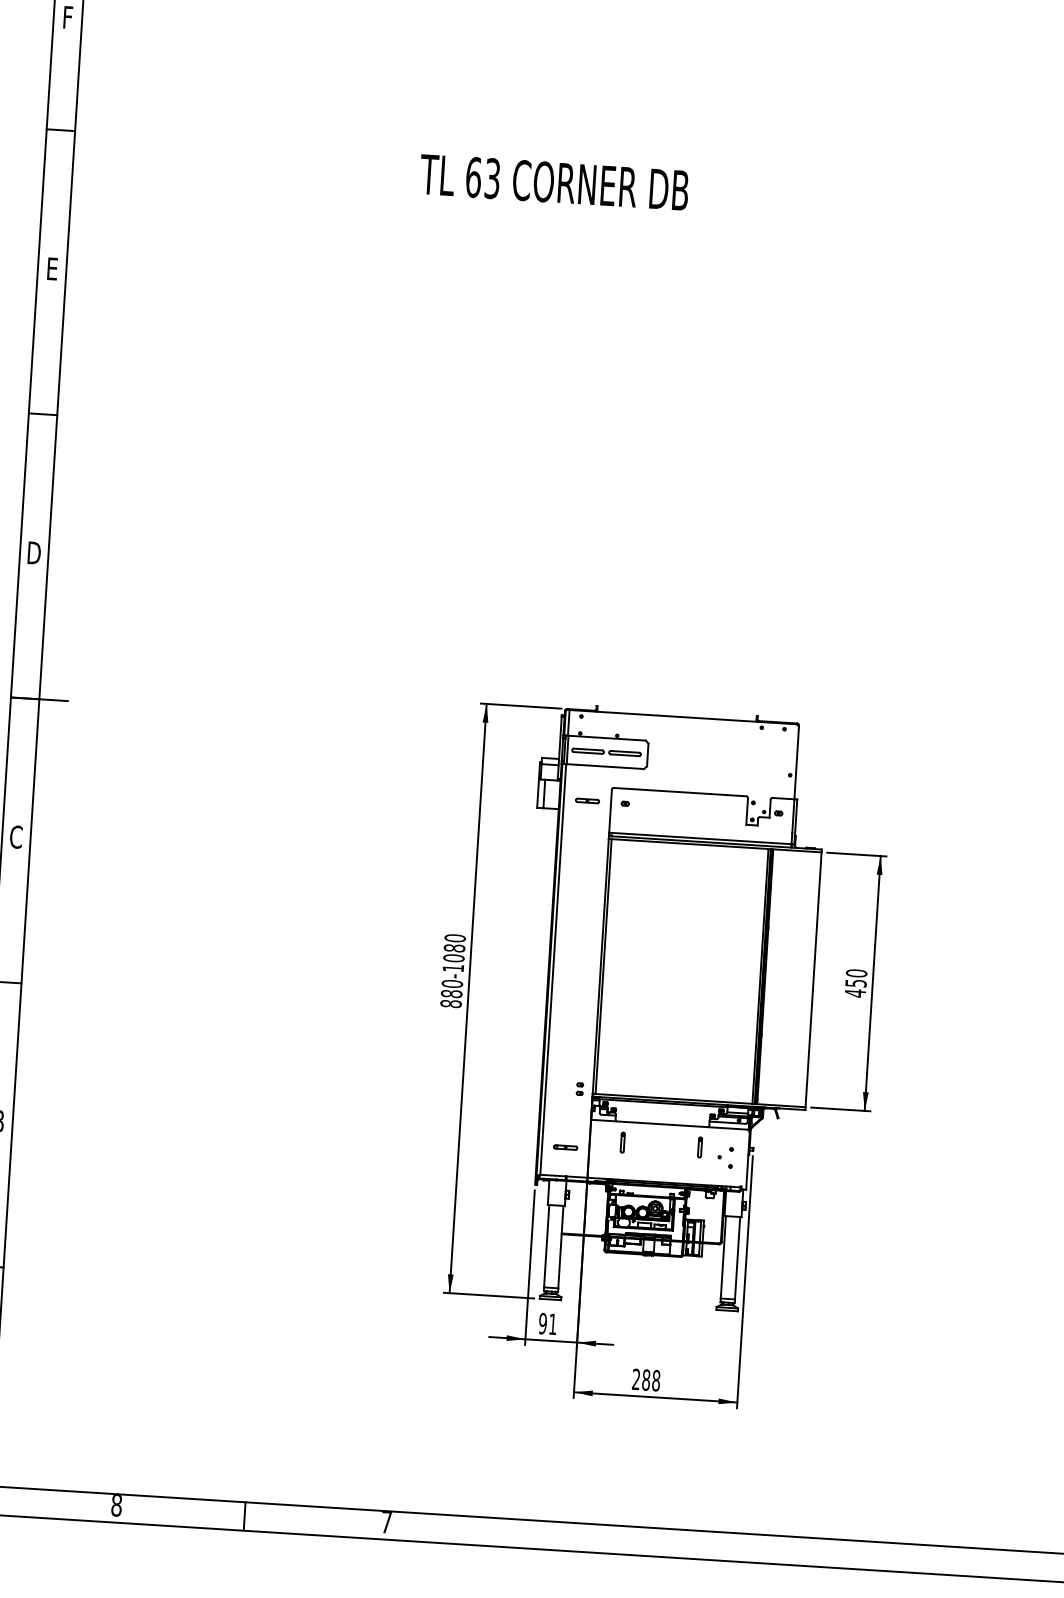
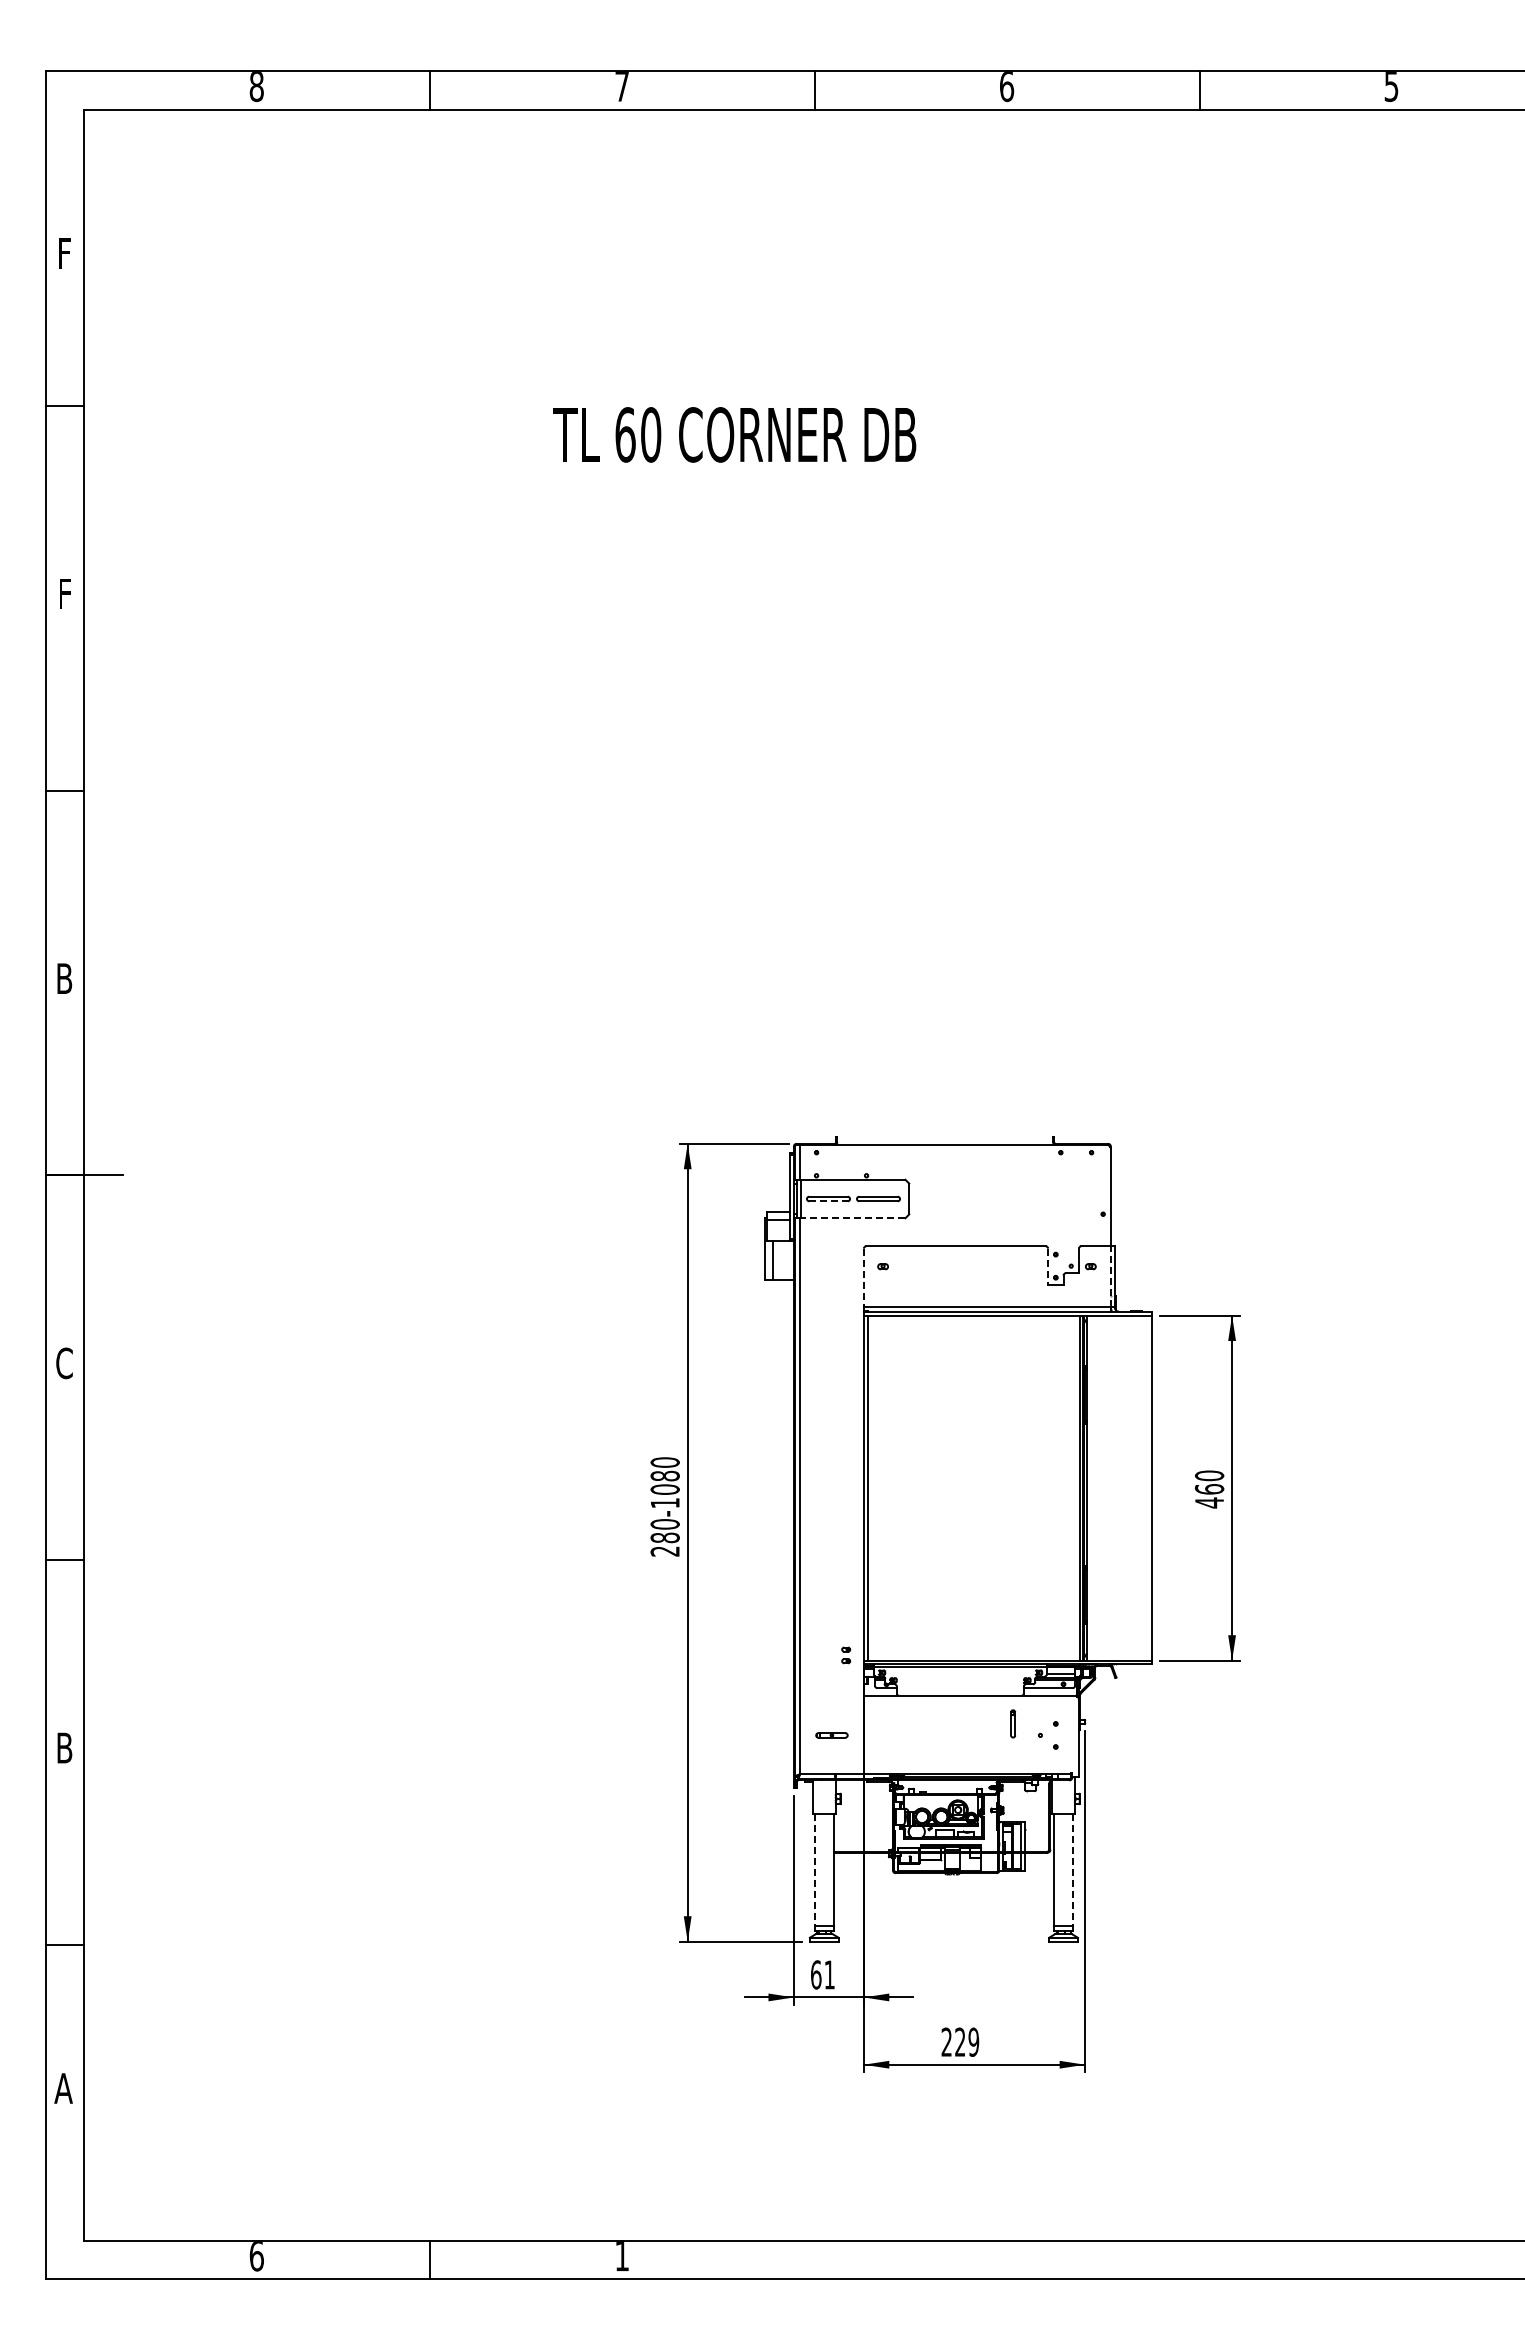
text: (492, 178) -> (651, 434), 63 -> 60
text: (52, 268) -> (65, 593), E -> F
text: (34, 552) -> (64, 978), D -> B
line: (587, 753) -> (828, 1201), solid -> dashed
line: (604, 766) -> (852, 1218), solid -> dashed
part: (587, 801) -> (831, 1266), removed
line: (610, 811) -> (863, 1278), solid -> dashed
line: (747, 812) -> (1048, 1267), solid -> dashed
line: (792, 821) -> (1110, 1276), solid -> dashed
text: (855, 983) -> (1209, 1489), 450 -> 460
text: (450, 1003) -> (664, 1551), 880-1080 -> 280-1080
part: (622, 1142) -> (908, 1723), removed
line: (546, 1246) -> (814, 1870), solid -> dashed
line: (737, 1258) -> (1073, 1870), solid -> dashed
text: (542, 1323) -> (815, 1974), 91 -> 61
text: (651, 1379) -> (967, 2041), 288 -> 229
text: (116, 1505) -> (256, 2256), 8 -> 6
text: (386, 1522) -> (621, 2256), 7 -> 1

